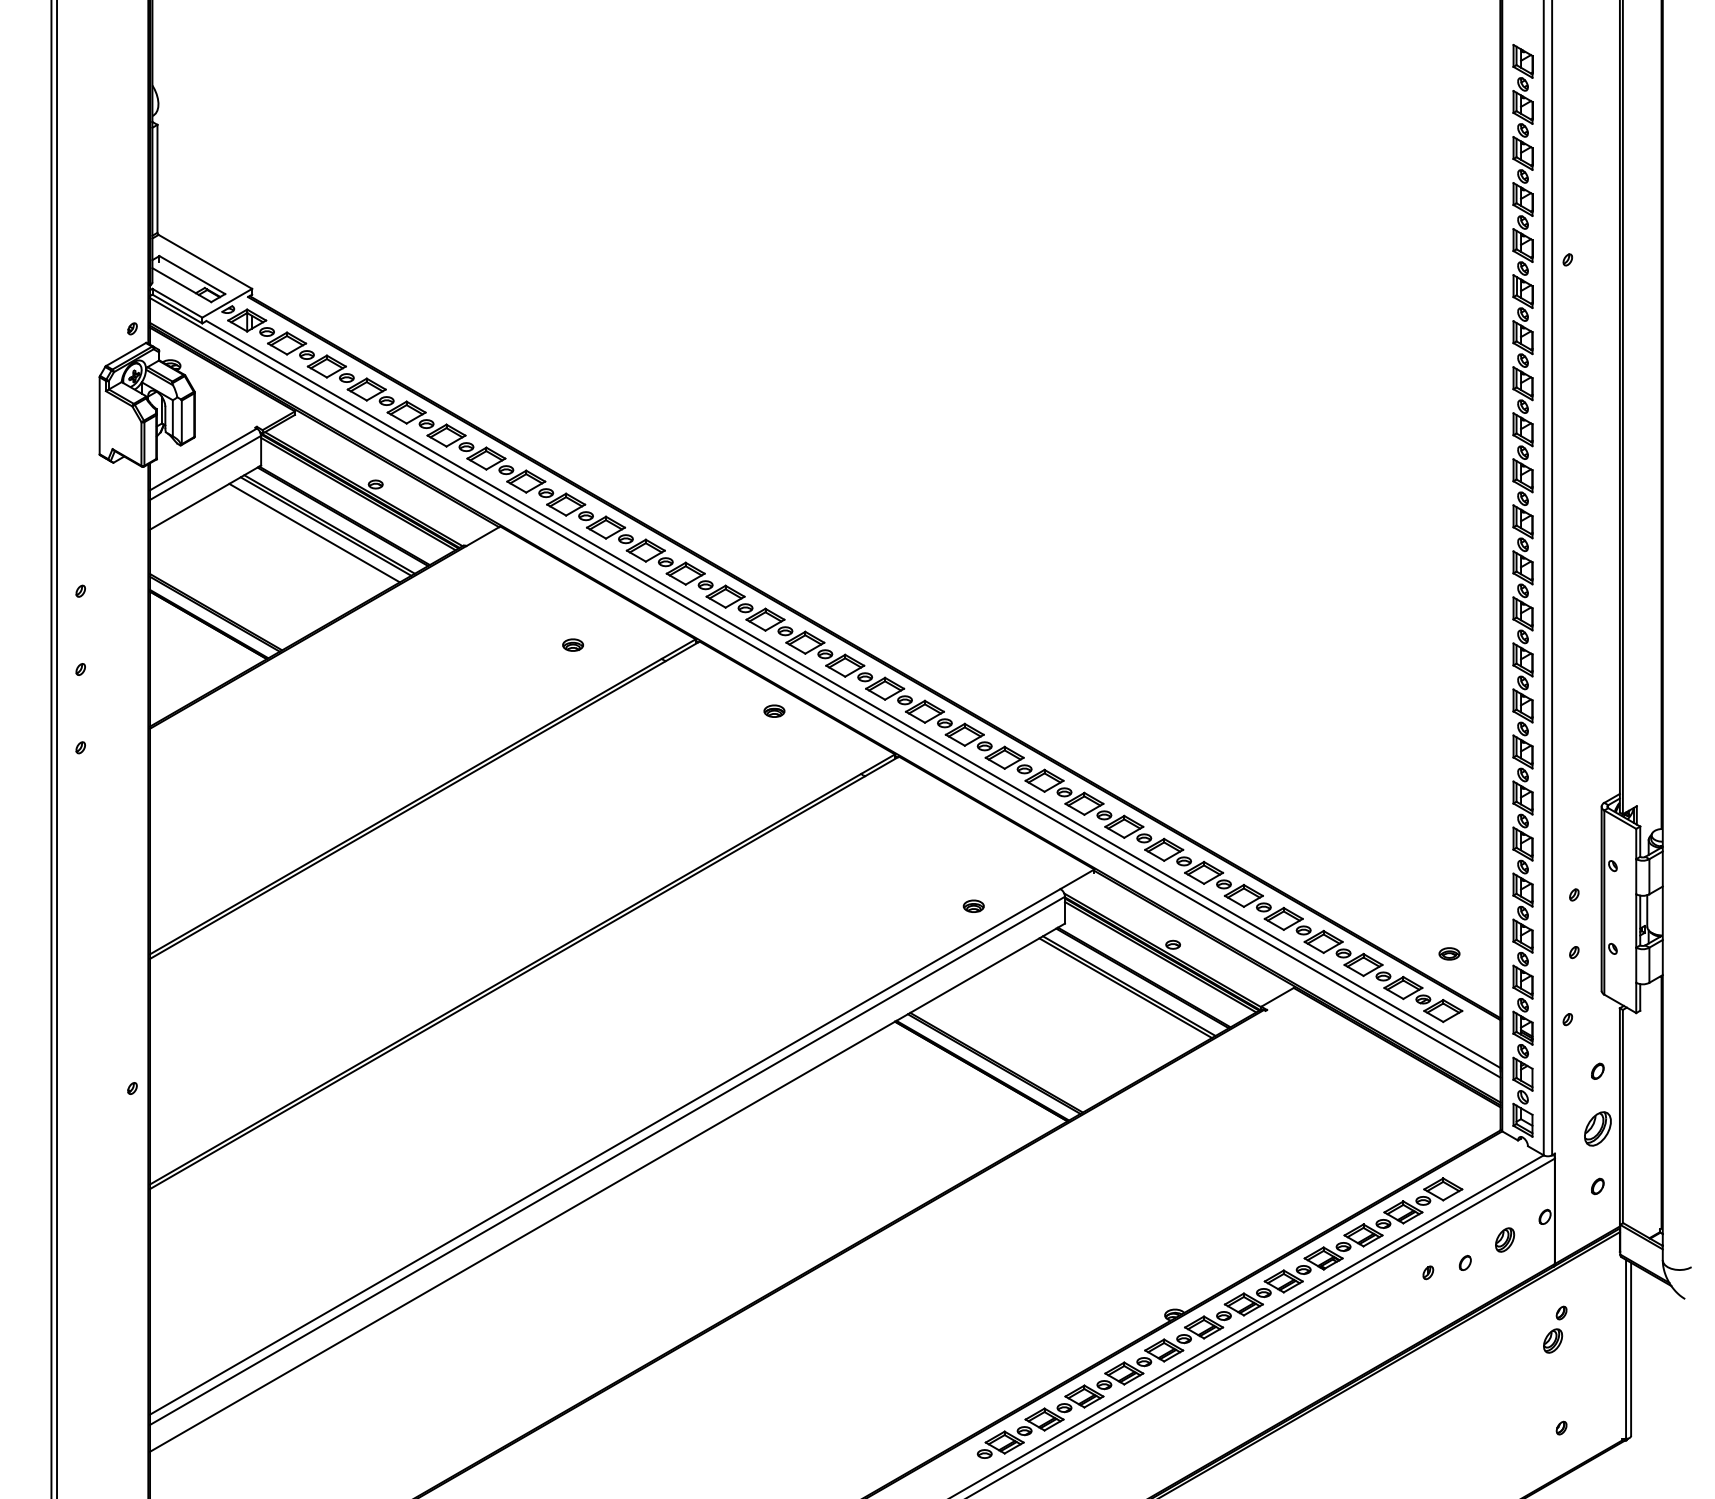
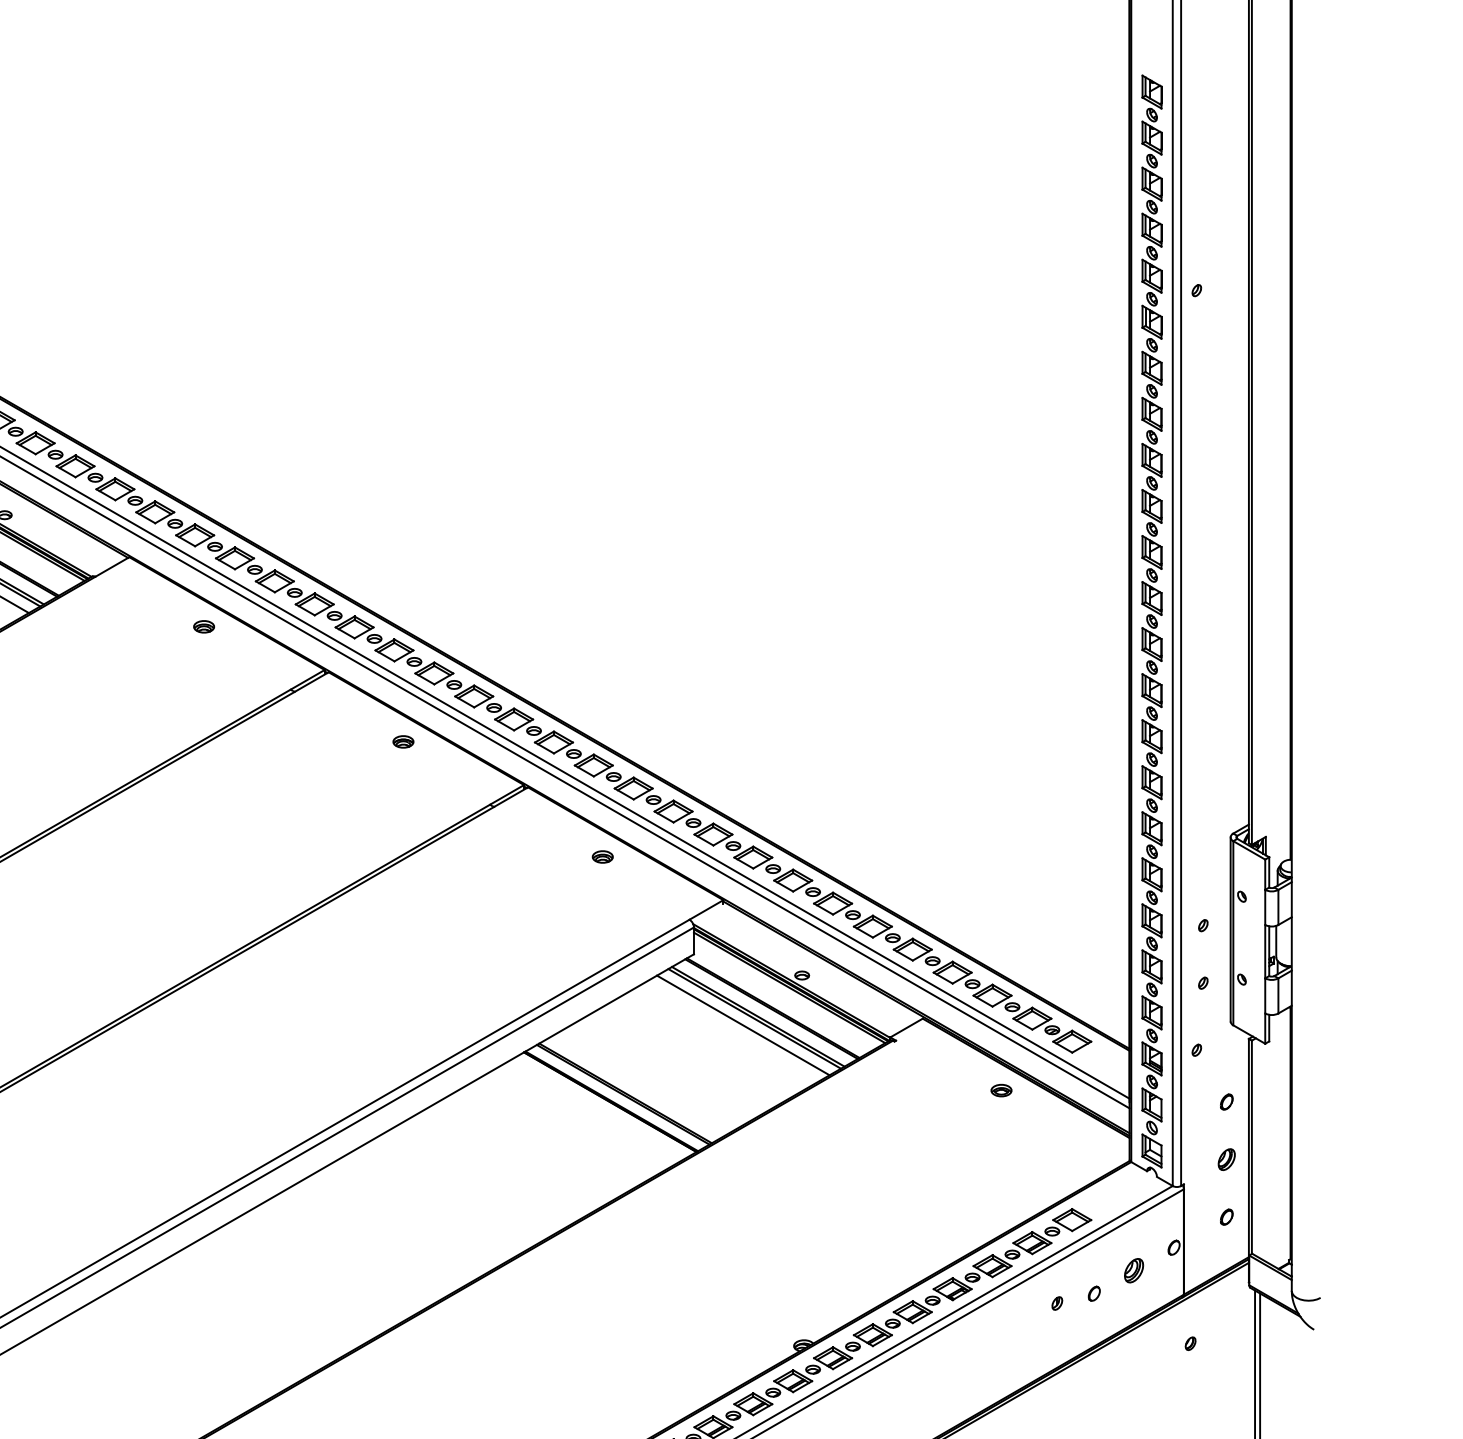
part: (572, 644) -> (203, 626), moved
part: (973, 905) -> (602, 856), moved
part: (1449, 953) -> (1001, 1090), moved
line: (1114, 994) -> (743, 1025), added
part: (1597, 1128) -> (1226, 1159), size x0.62
part: (1553, 1340) -> (1182, 1371), removed

